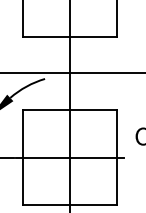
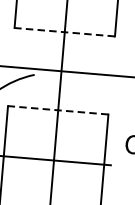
line: (69, 36) -> (64, 32), solid -> dashed
line: (69, 110) -> (57, 110), solid -> dashed

